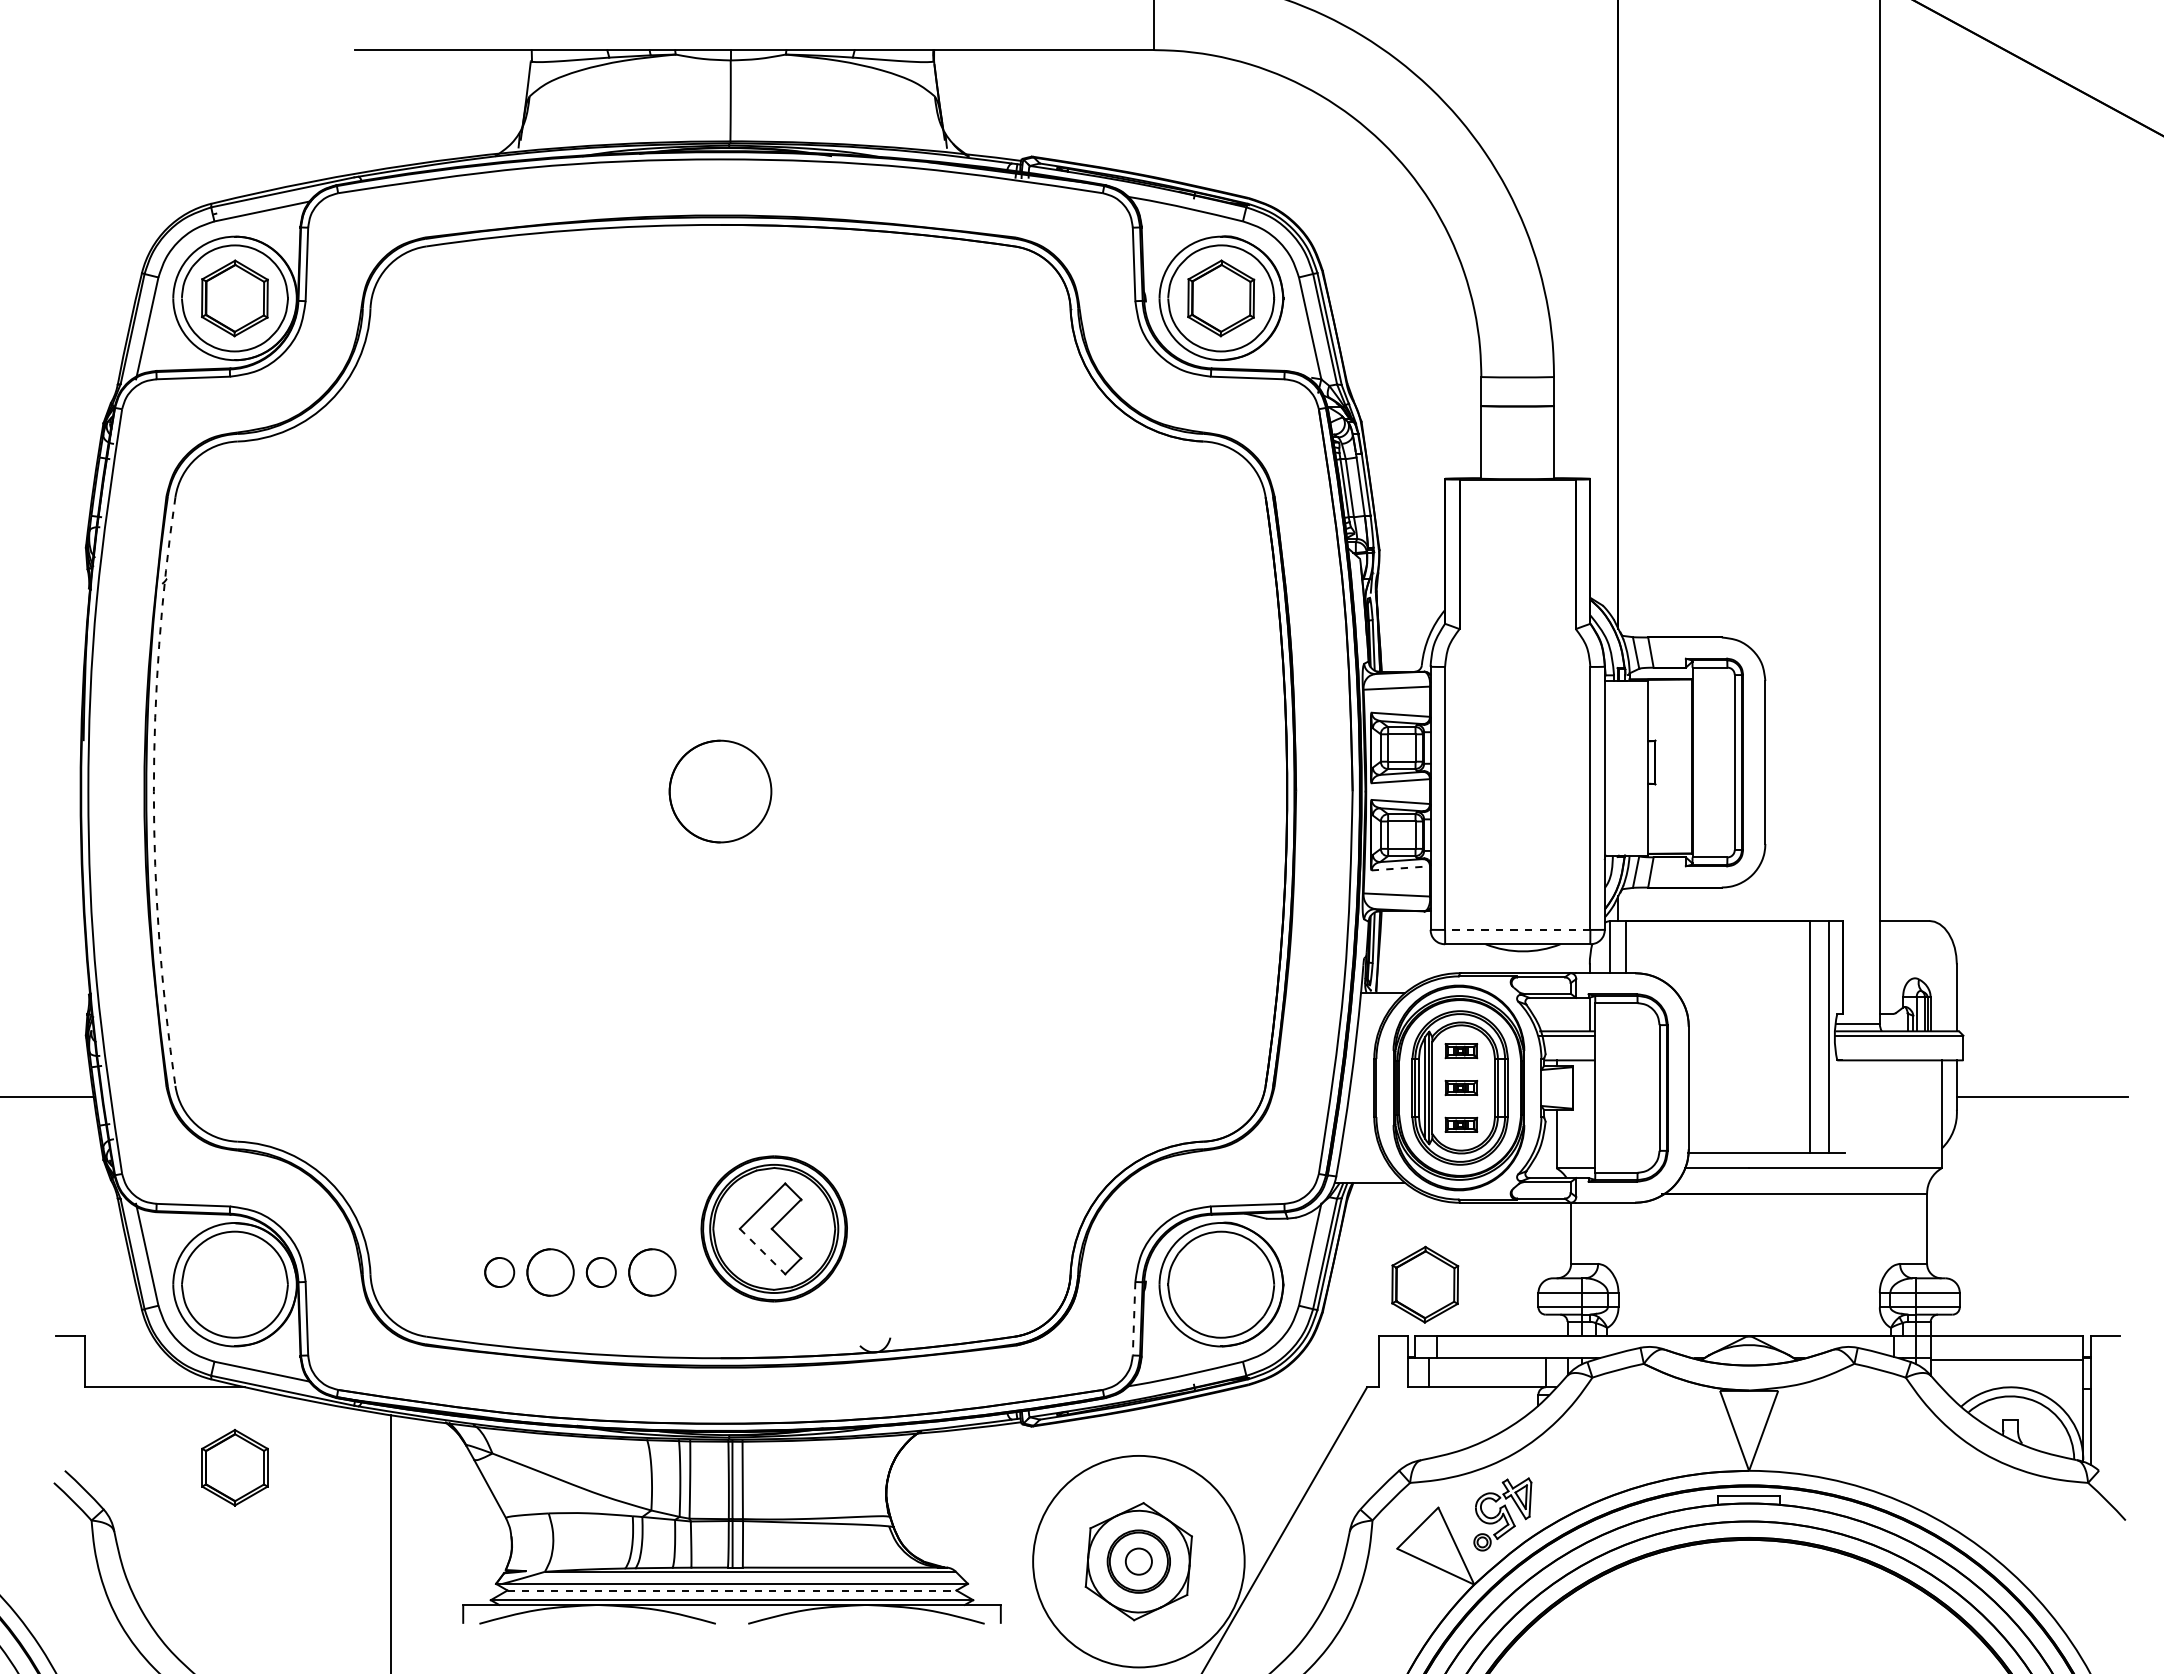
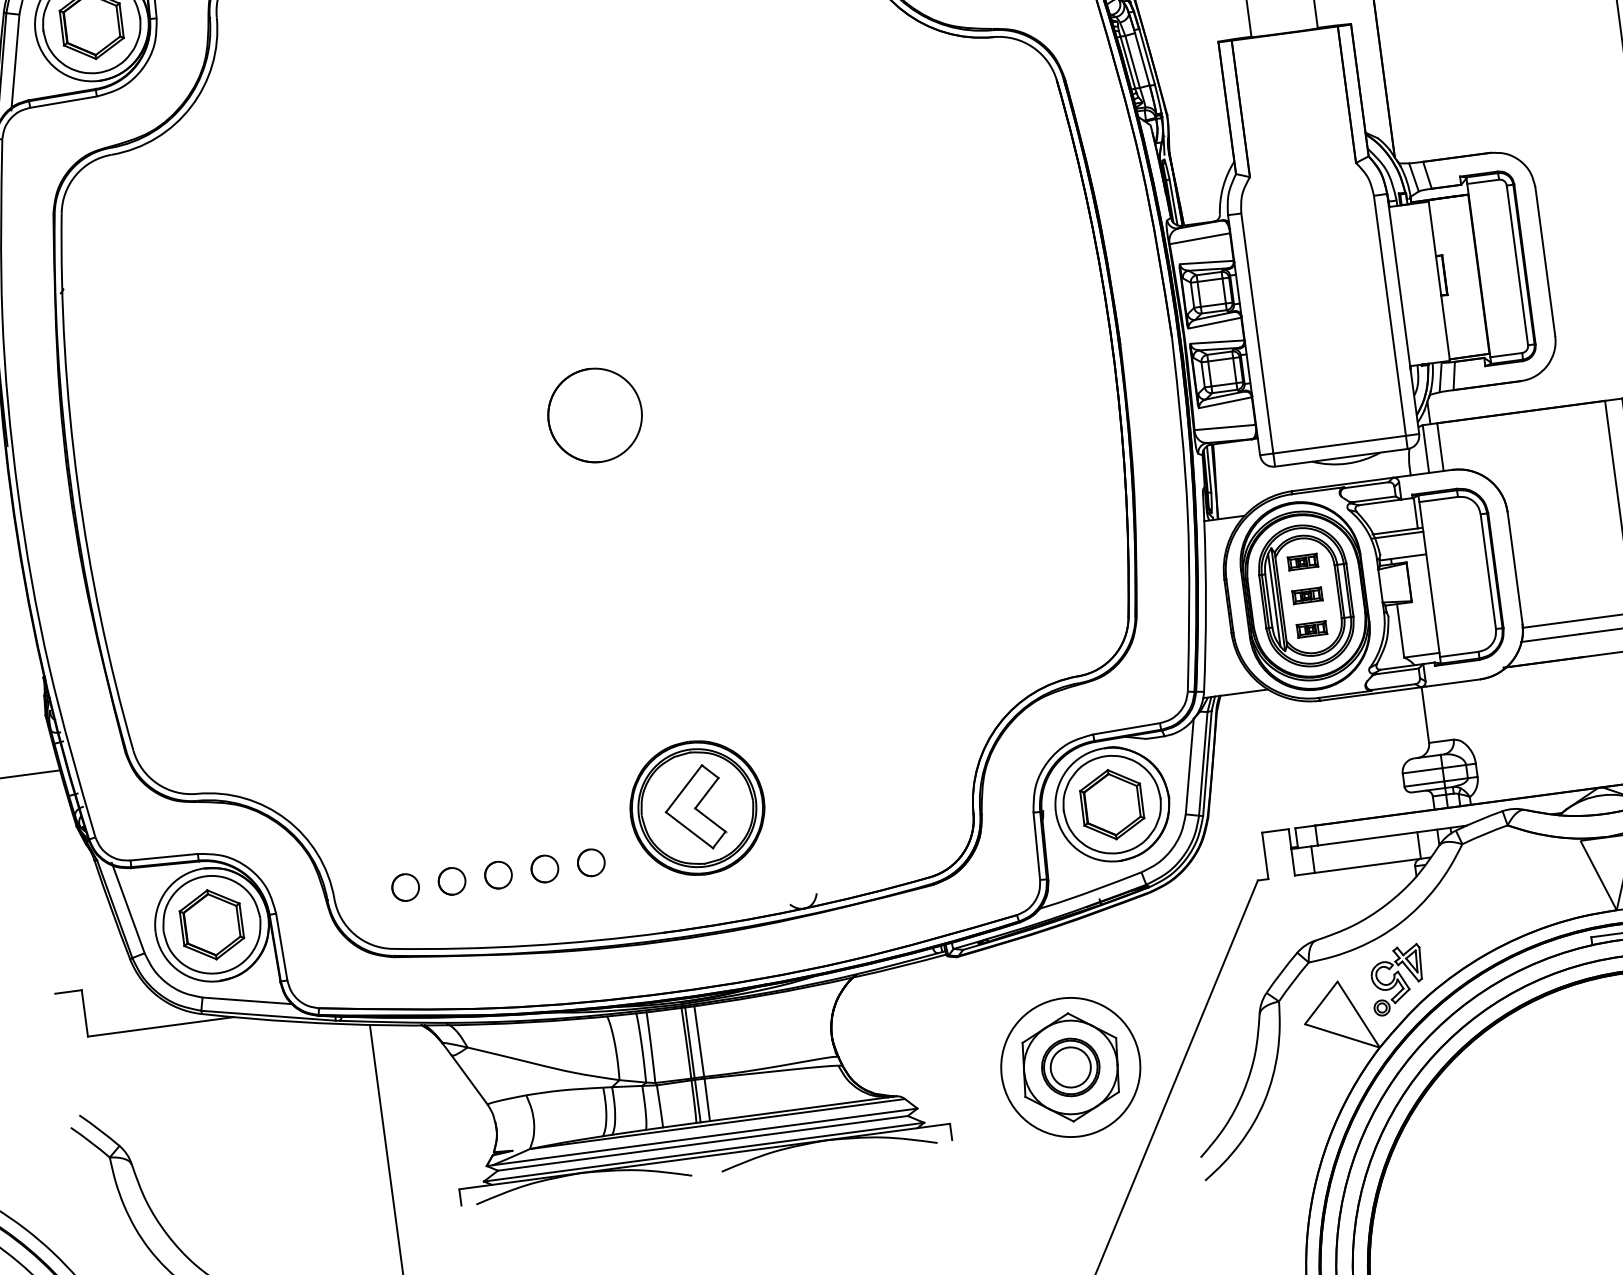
arc: (153, 791) -> (77, 484), dashed -> solid
line: (1401, 868) -> (1226, 402), dashed -> solid
line: (1517, 929) -> (1339, 444), dashed -> solid
line: (762, 1251) -> (689, 830), dashed -> solid
circle: (448, 1272) -> (405, 887), added
circle: (550, 1272) -> (498, 875), size x0.62
circle: (651, 1272) -> (590, 862), size x0.62
part: (1425, 1284) -> (1112, 804), moved
line: (1134, 1318) -> (1037, 846), dashed -> solid
part: (234, 1467) -> (211, 924), moved
circle: (1138, 1561) -> (1070, 1067), size x0.71
circle: (1138, 1561) -> (1070, 1067), size x1.67
line: (732, 1590) -> (703, 1143), dashed -> solid

